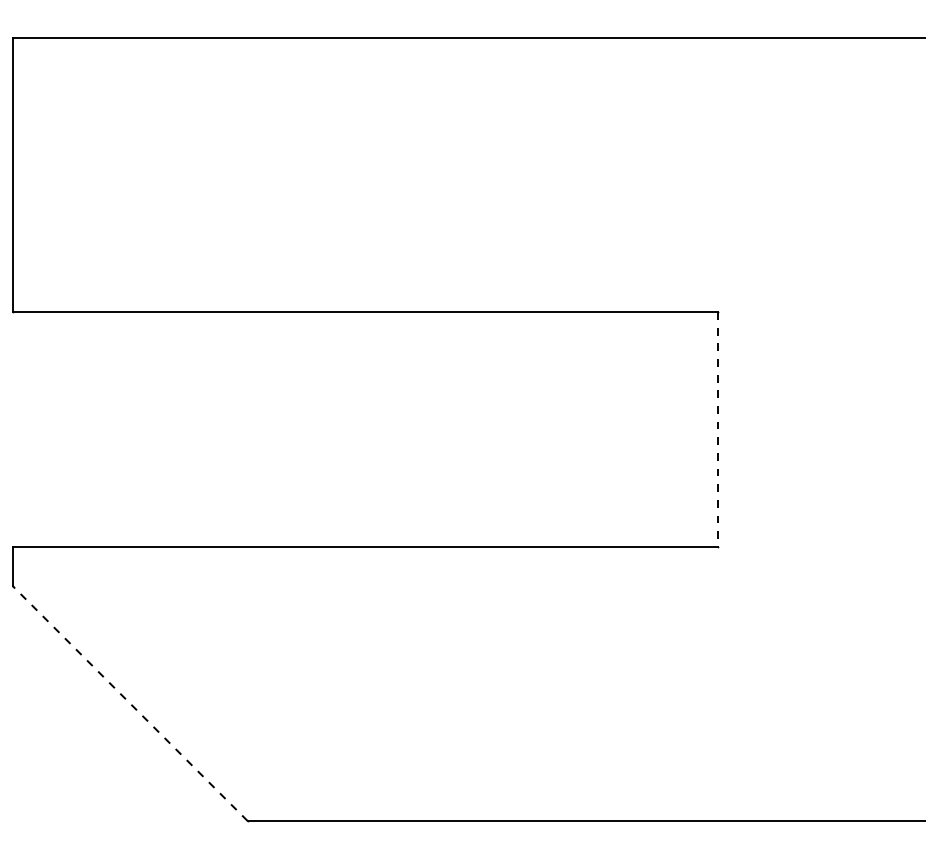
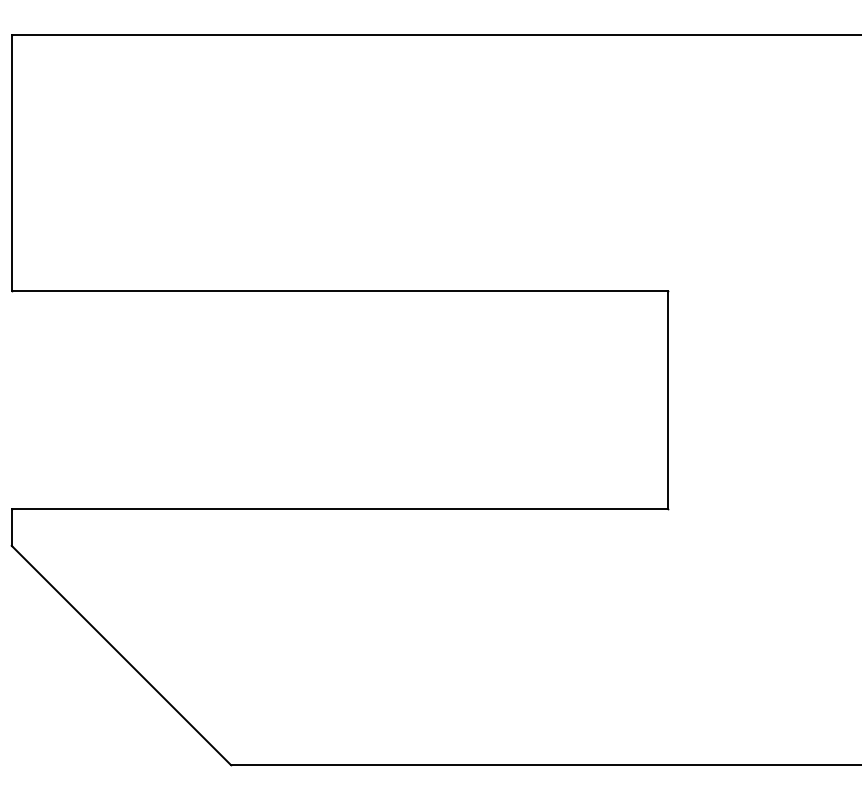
line: (718, 430) -> (668, 400), dashed -> solid
line: (130, 703) -> (121, 655), dashed -> solid

